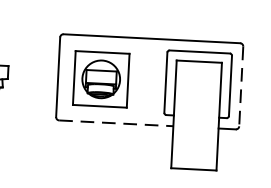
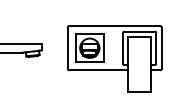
line: (240, 86) -> (161, 48), dashed -> solid
line: (117, 123) -> (99, 70), dashed -> solid

